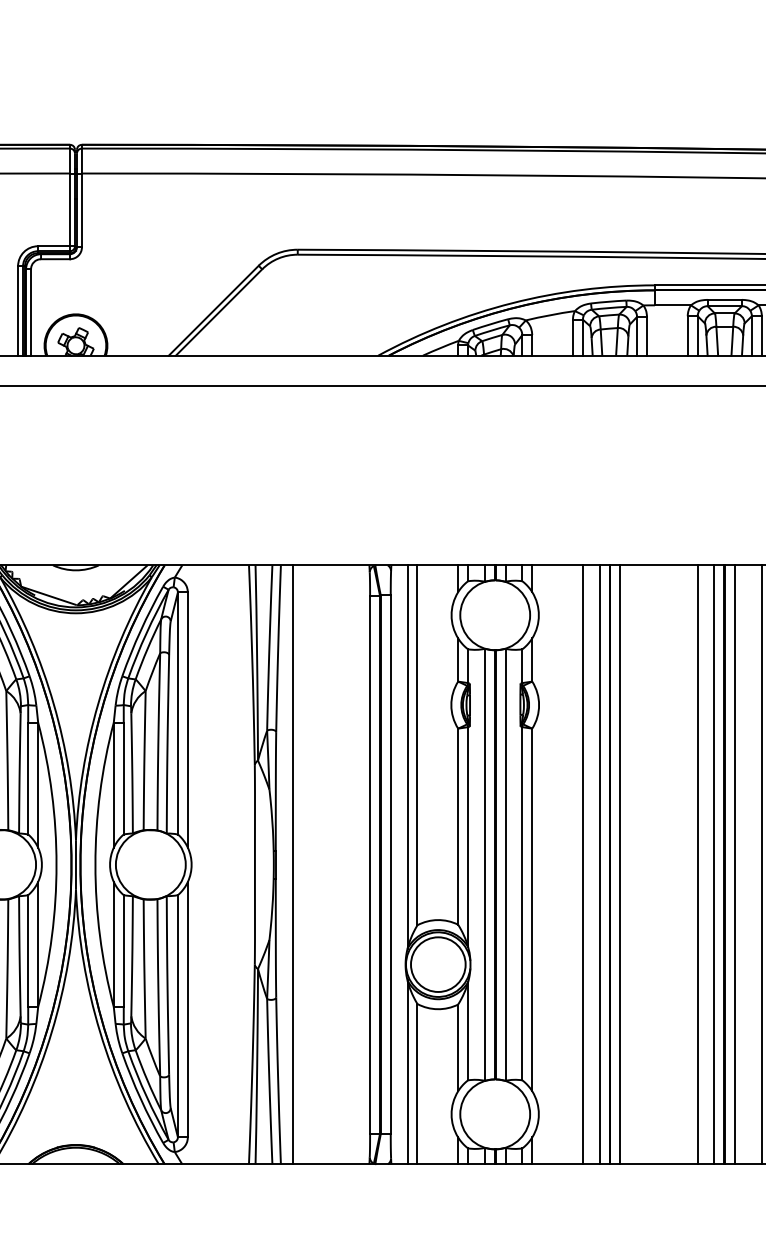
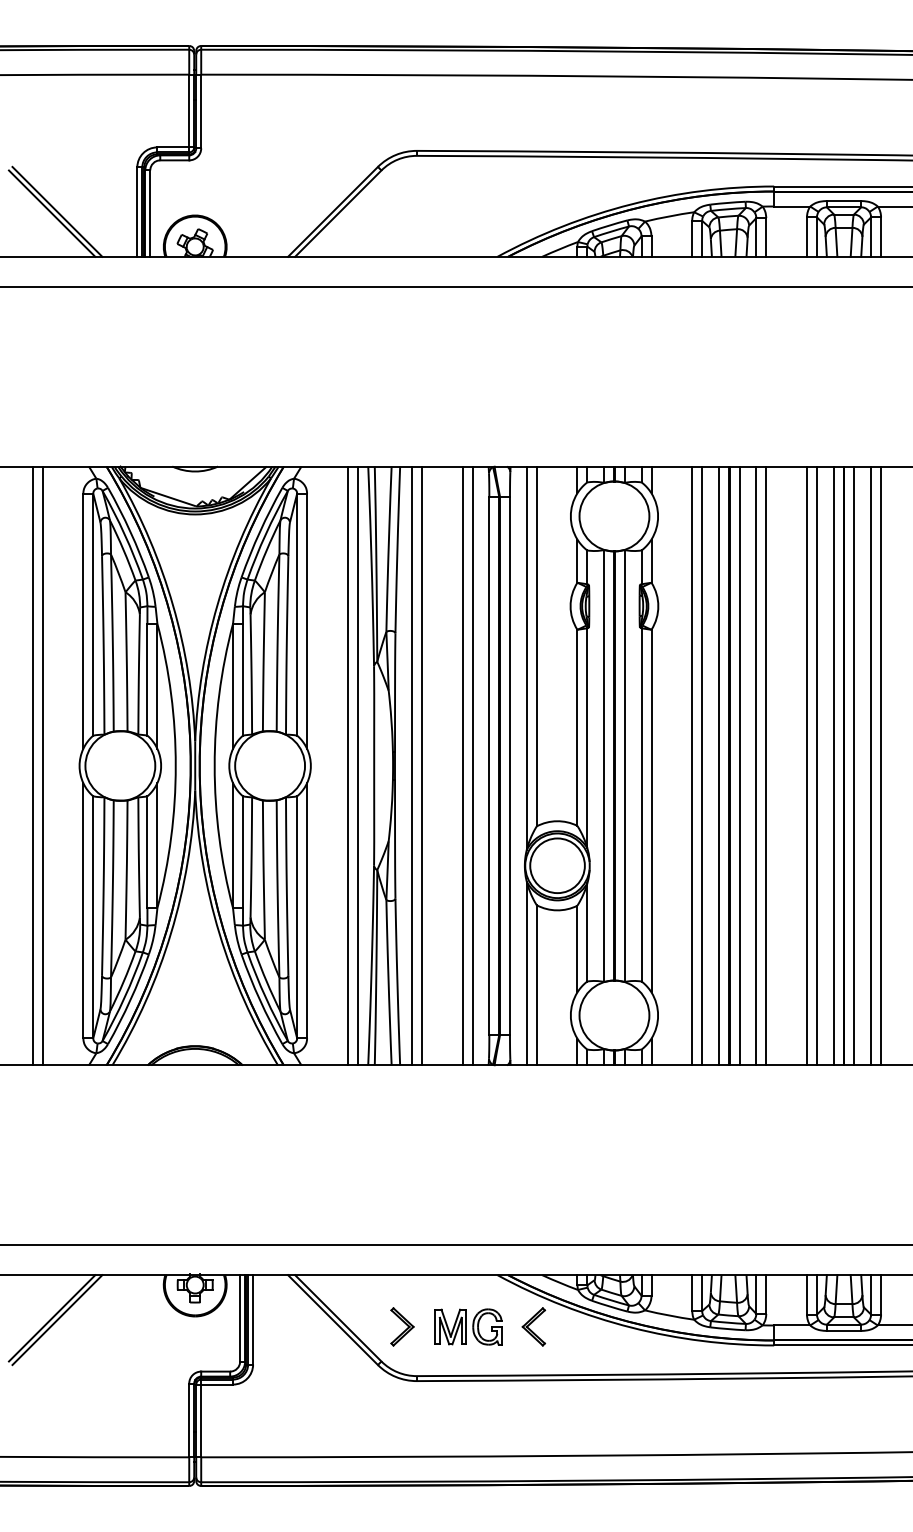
line: (228, 864) -> (347, 765), added
line: (238, 864) -> (357, 765), added
line: (302, 864) -> (421, 765), added
line: (343, 864) -> (462, 765), added
line: (353, 864) -> (472, 765), added
line: (573, 864) -> (692, 765), added
line: (637, 864) -> (756, 765), added
line: (647, 864) -> (766, 765), added
line: (687, 864) -> (806, 765), added
line: (752, 864) -> (871, 765), added

